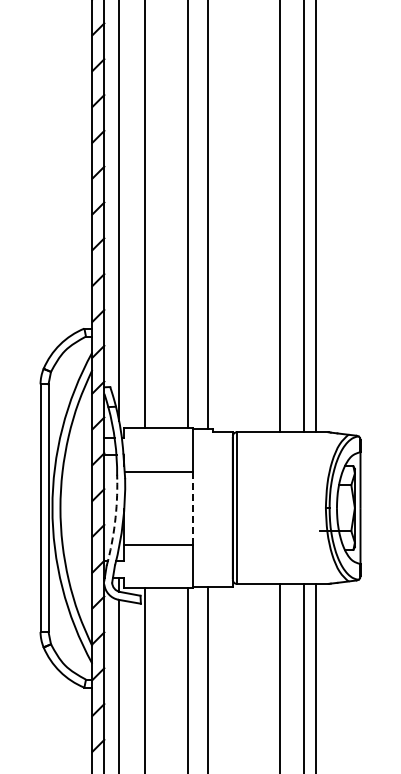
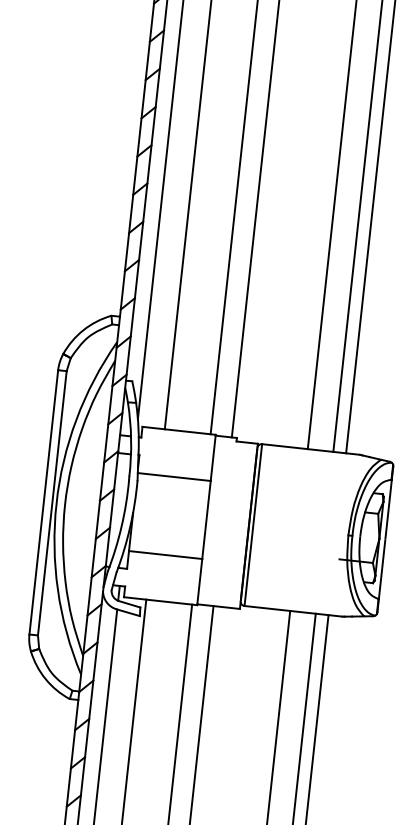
line: (192, 508) -> (205, 520), dashed -> solid
arc: (115, 522) -> (122, 526), dashed -> solid

